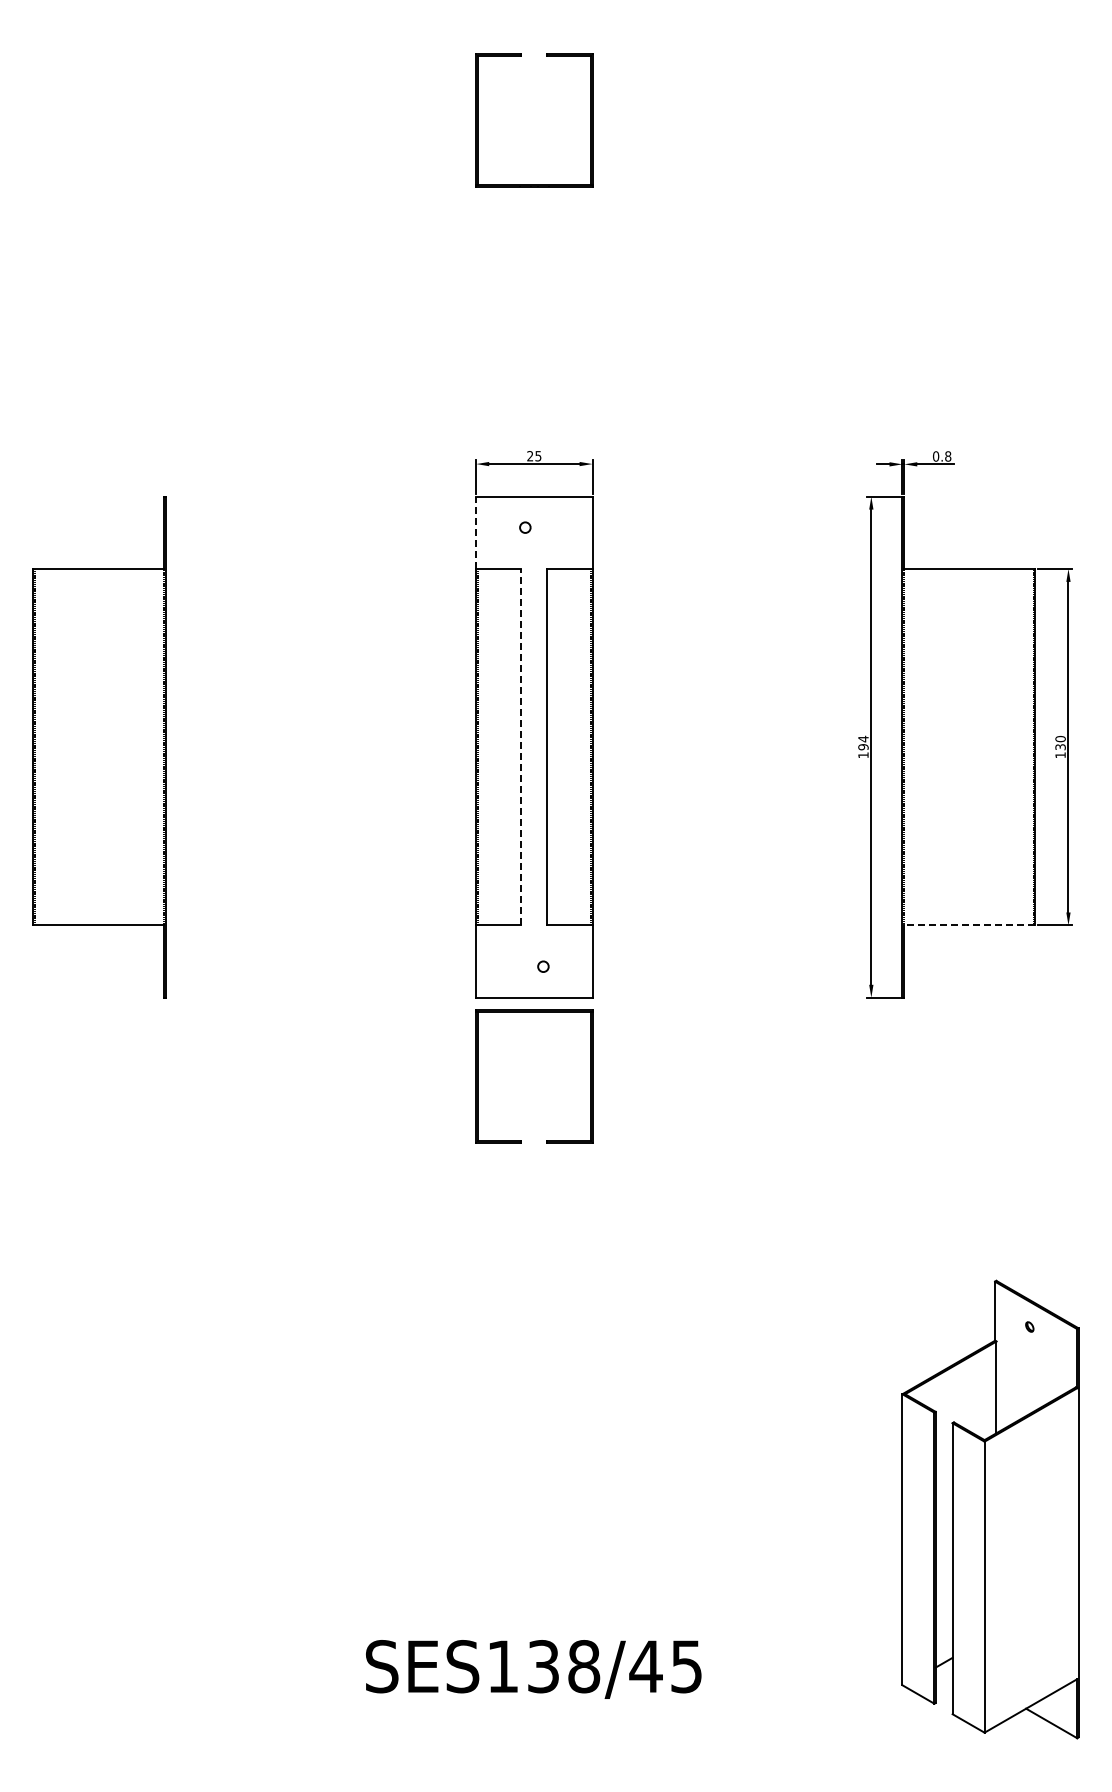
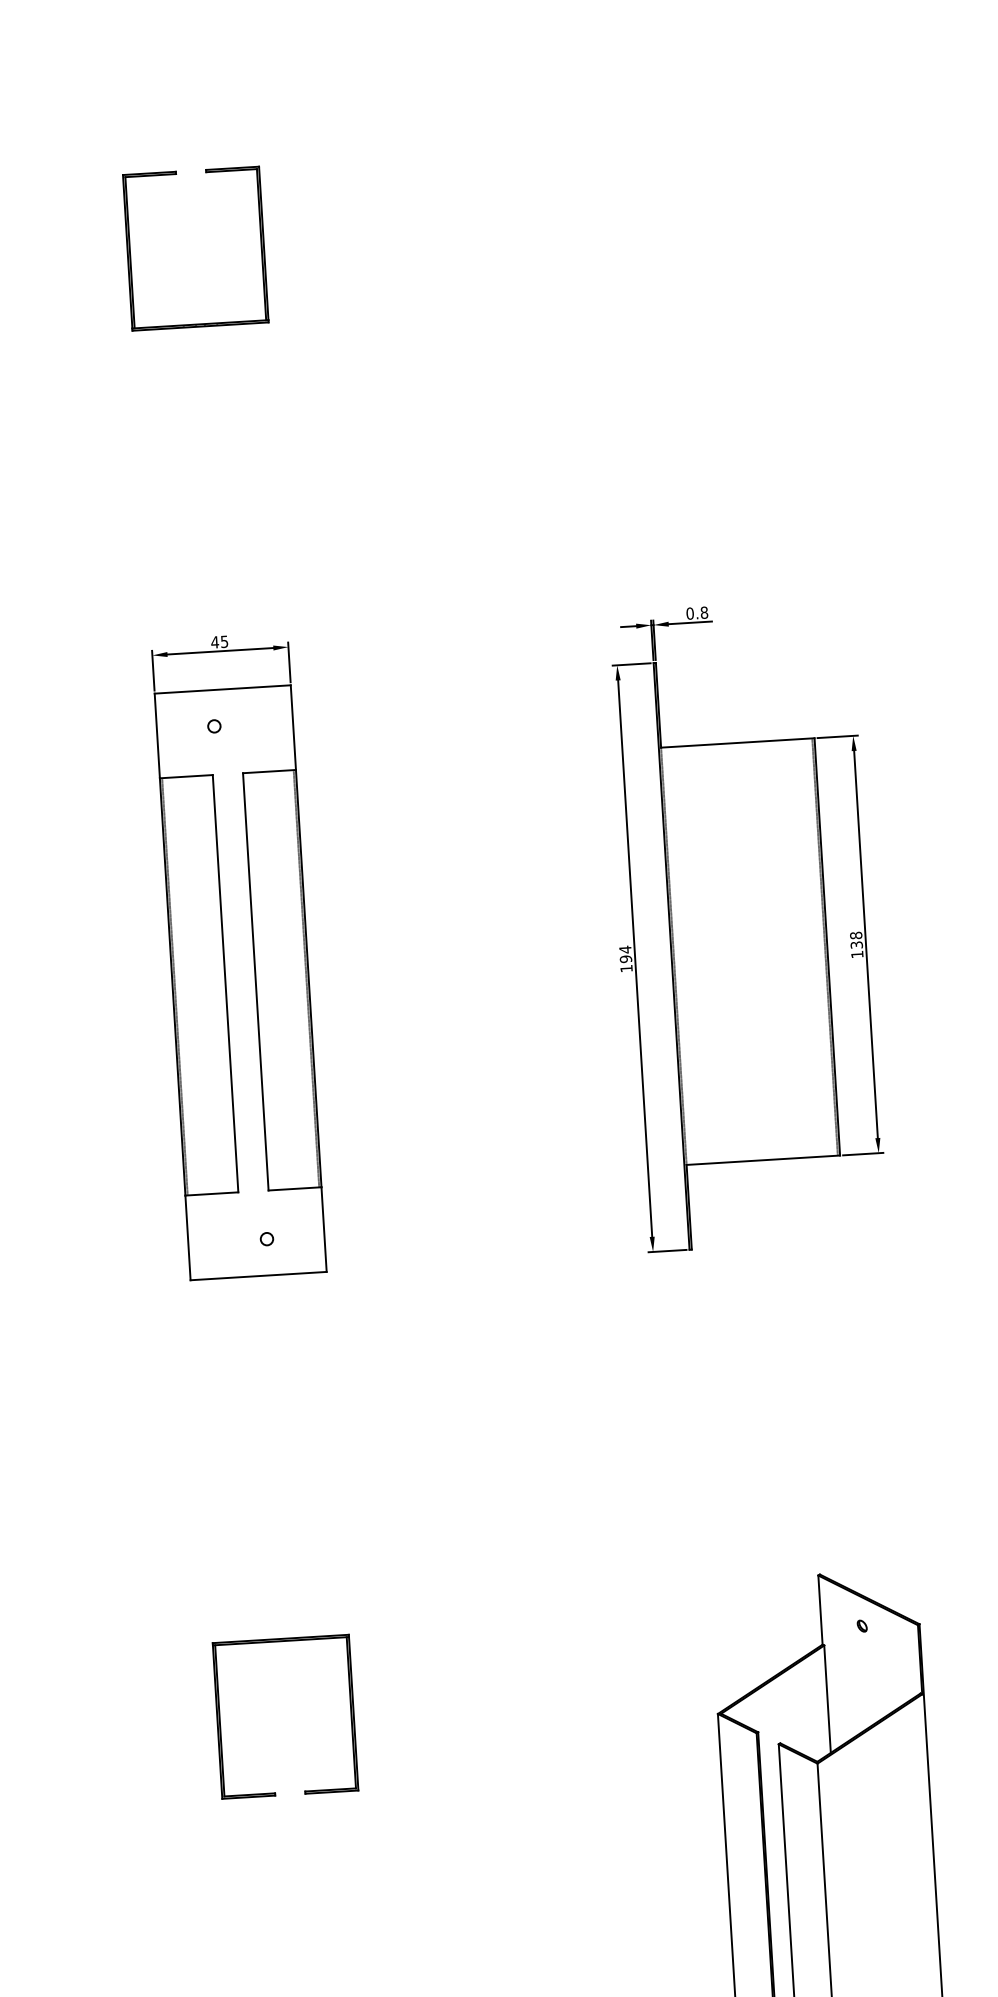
text: (530, 456) -> (215, 642), 25 -> 45
line: (476, 532) -> (157, 735), dashed -> solid
text: (1060, 738) -> (856, 934), 130 -> 138
line: (521, 746) -> (225, 982), dashed -> solid
line: (969, 925) -> (762, 1160), dashed -> solid
part: (478, 1076) -> (220, 1721), moved

